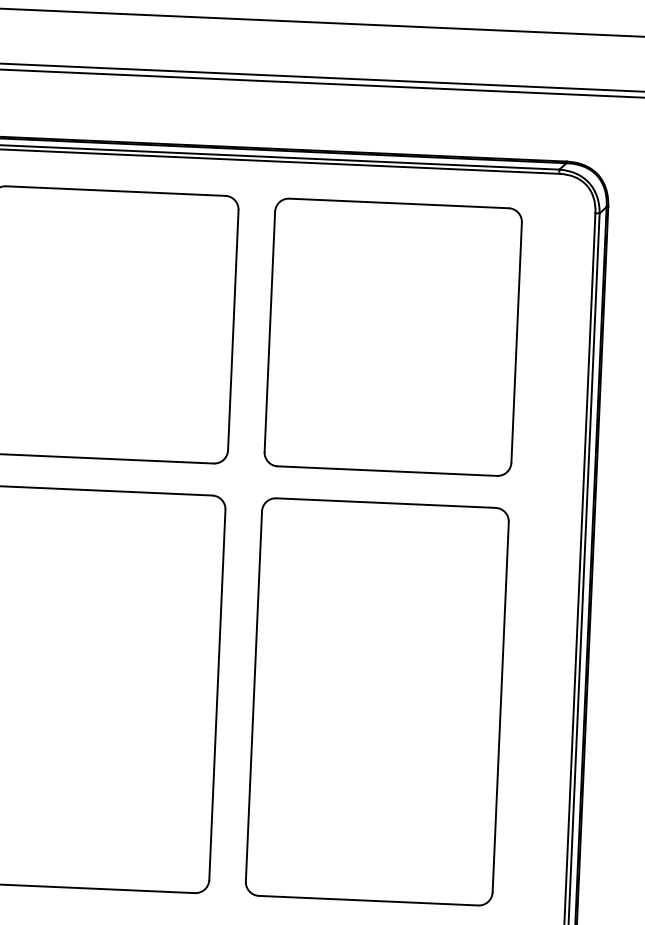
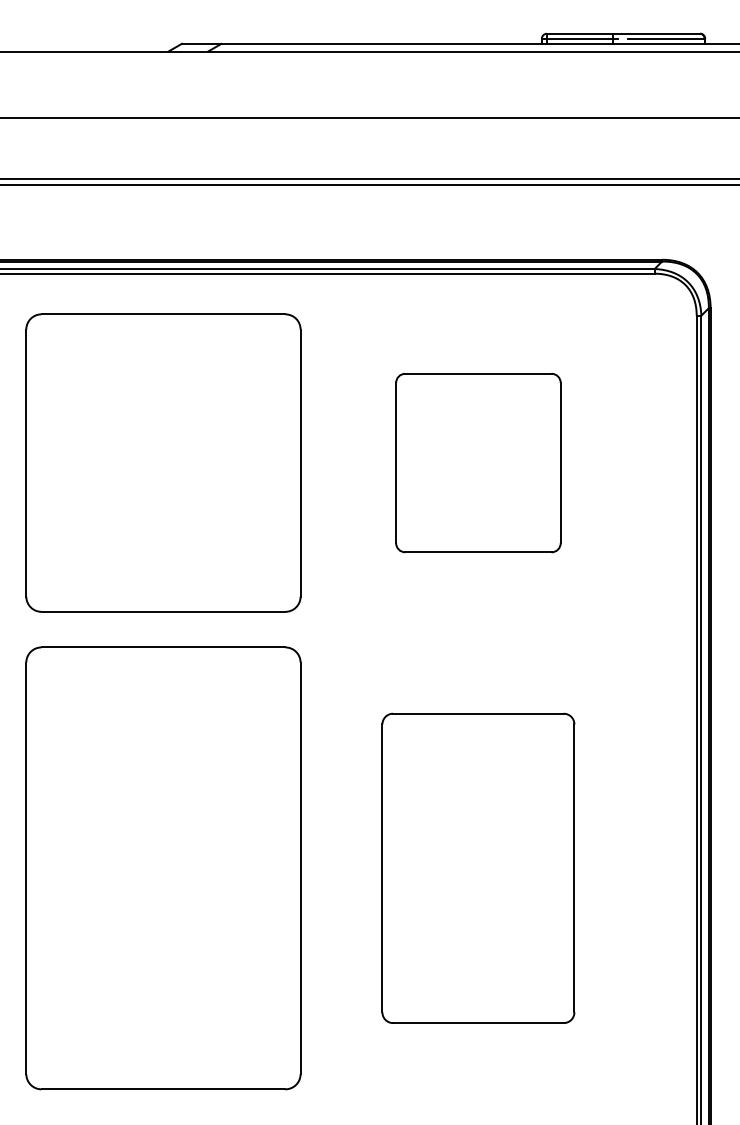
part: (393, 336) -> (478, 462), size x0.6
part: (377, 702) -> (478, 868), size x0.7

